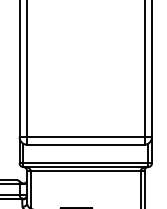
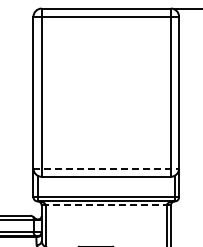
line: (85, 137) -> (106, 168), solid -> dashed
line: (85, 170) -> (106, 205), solid -> dashed

